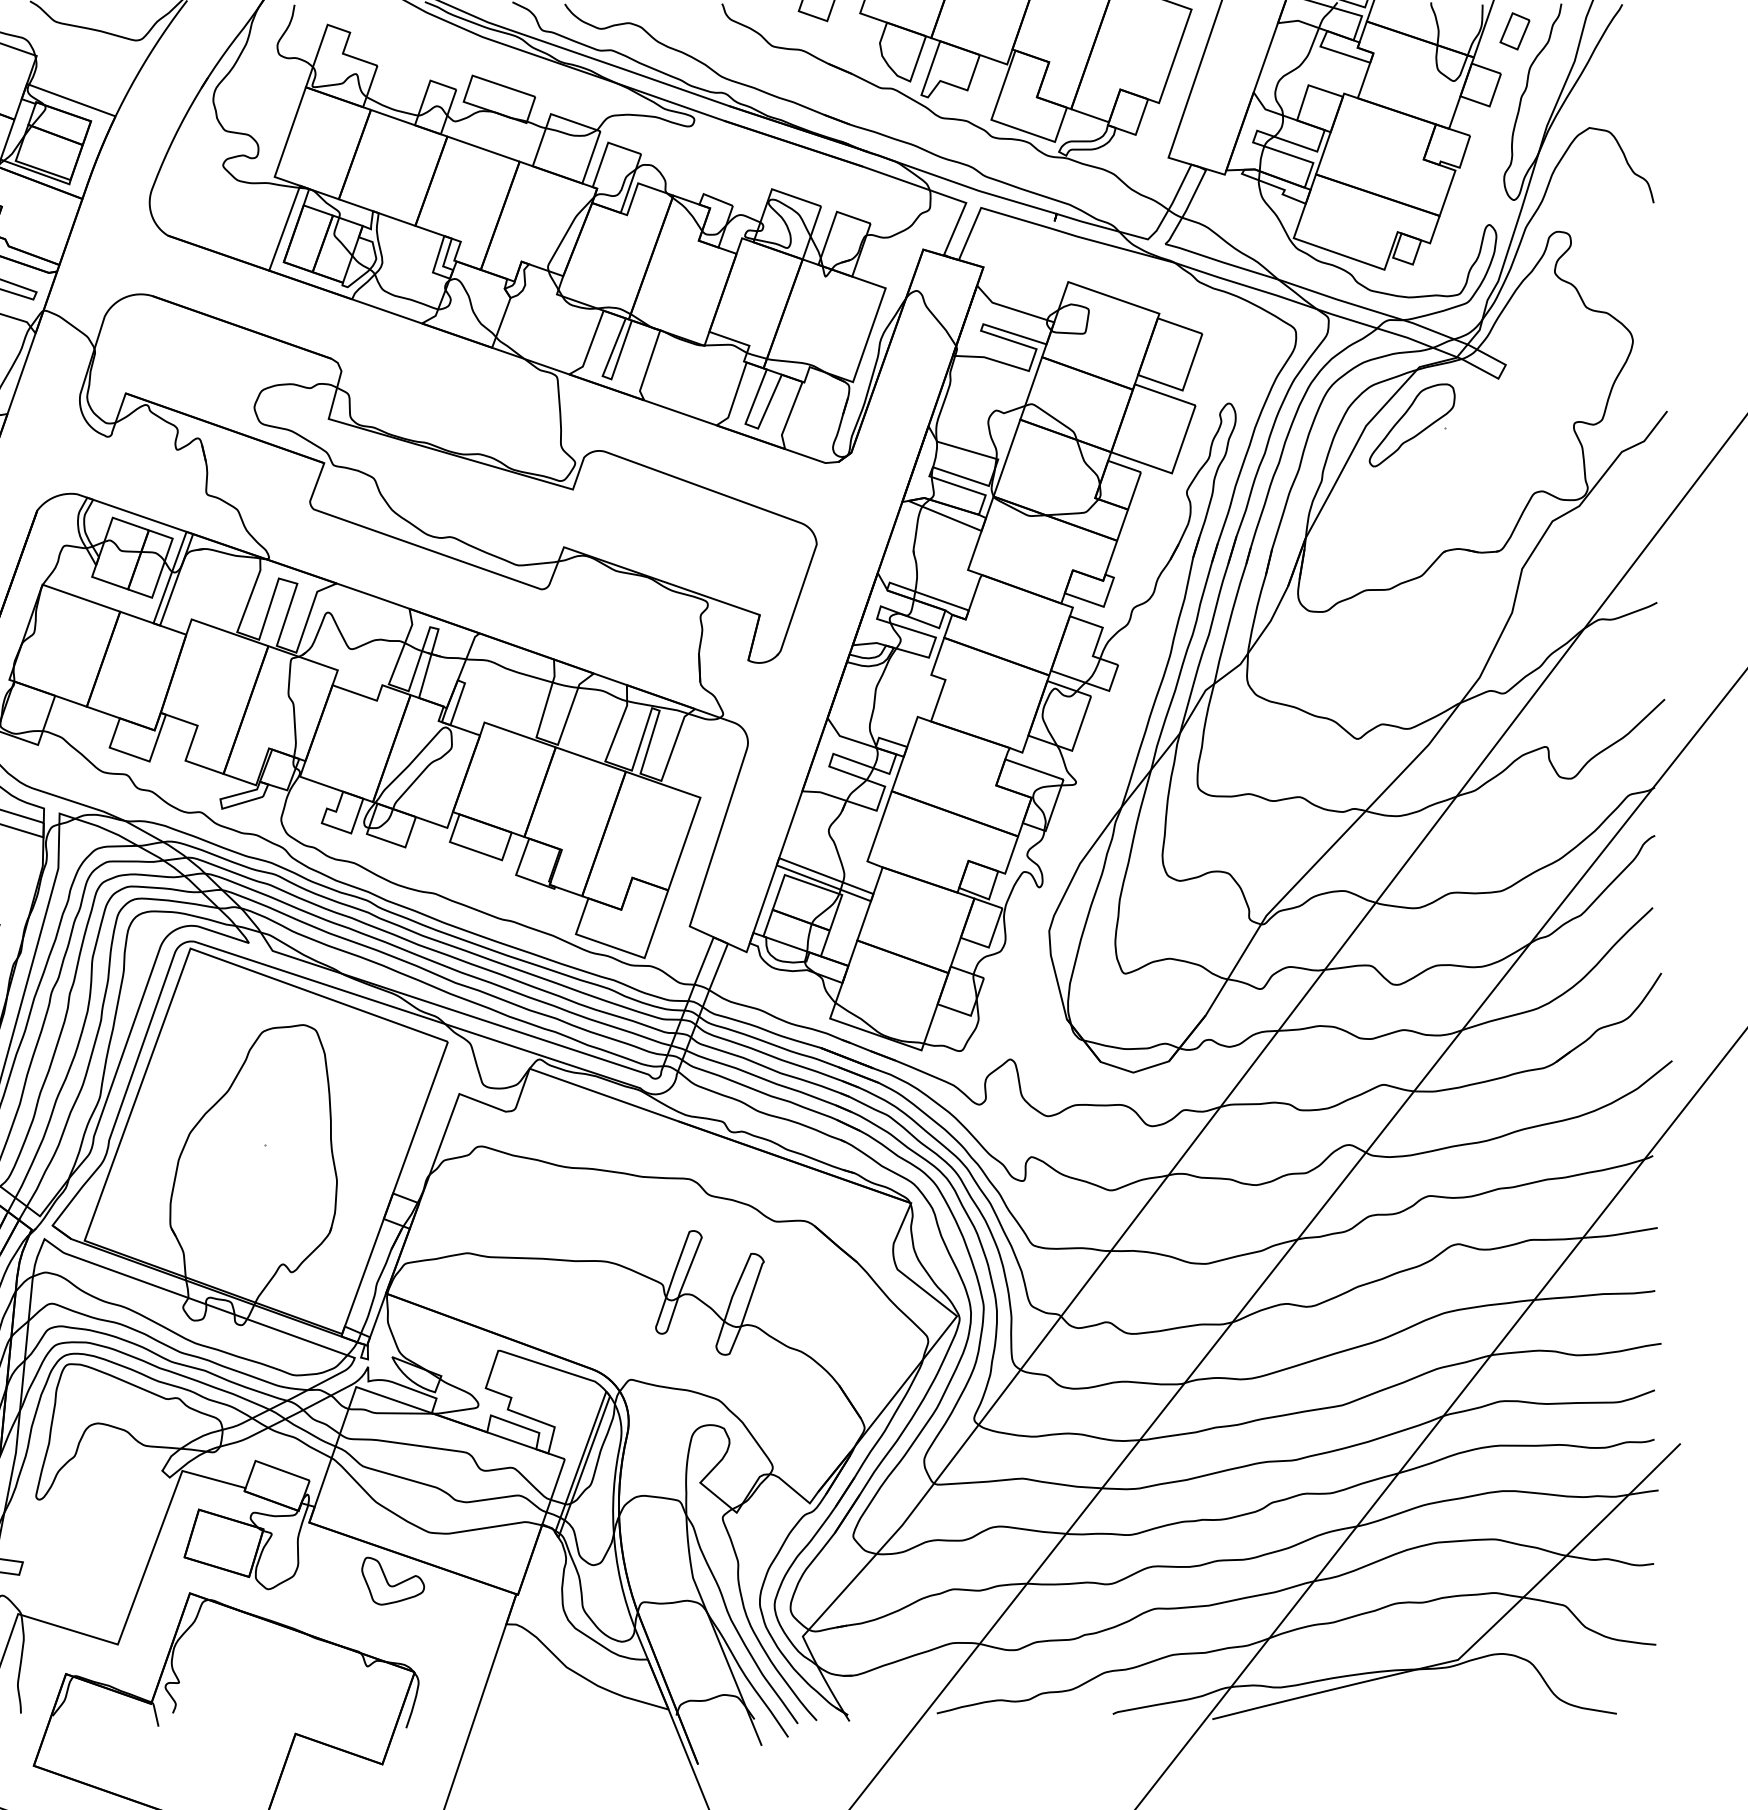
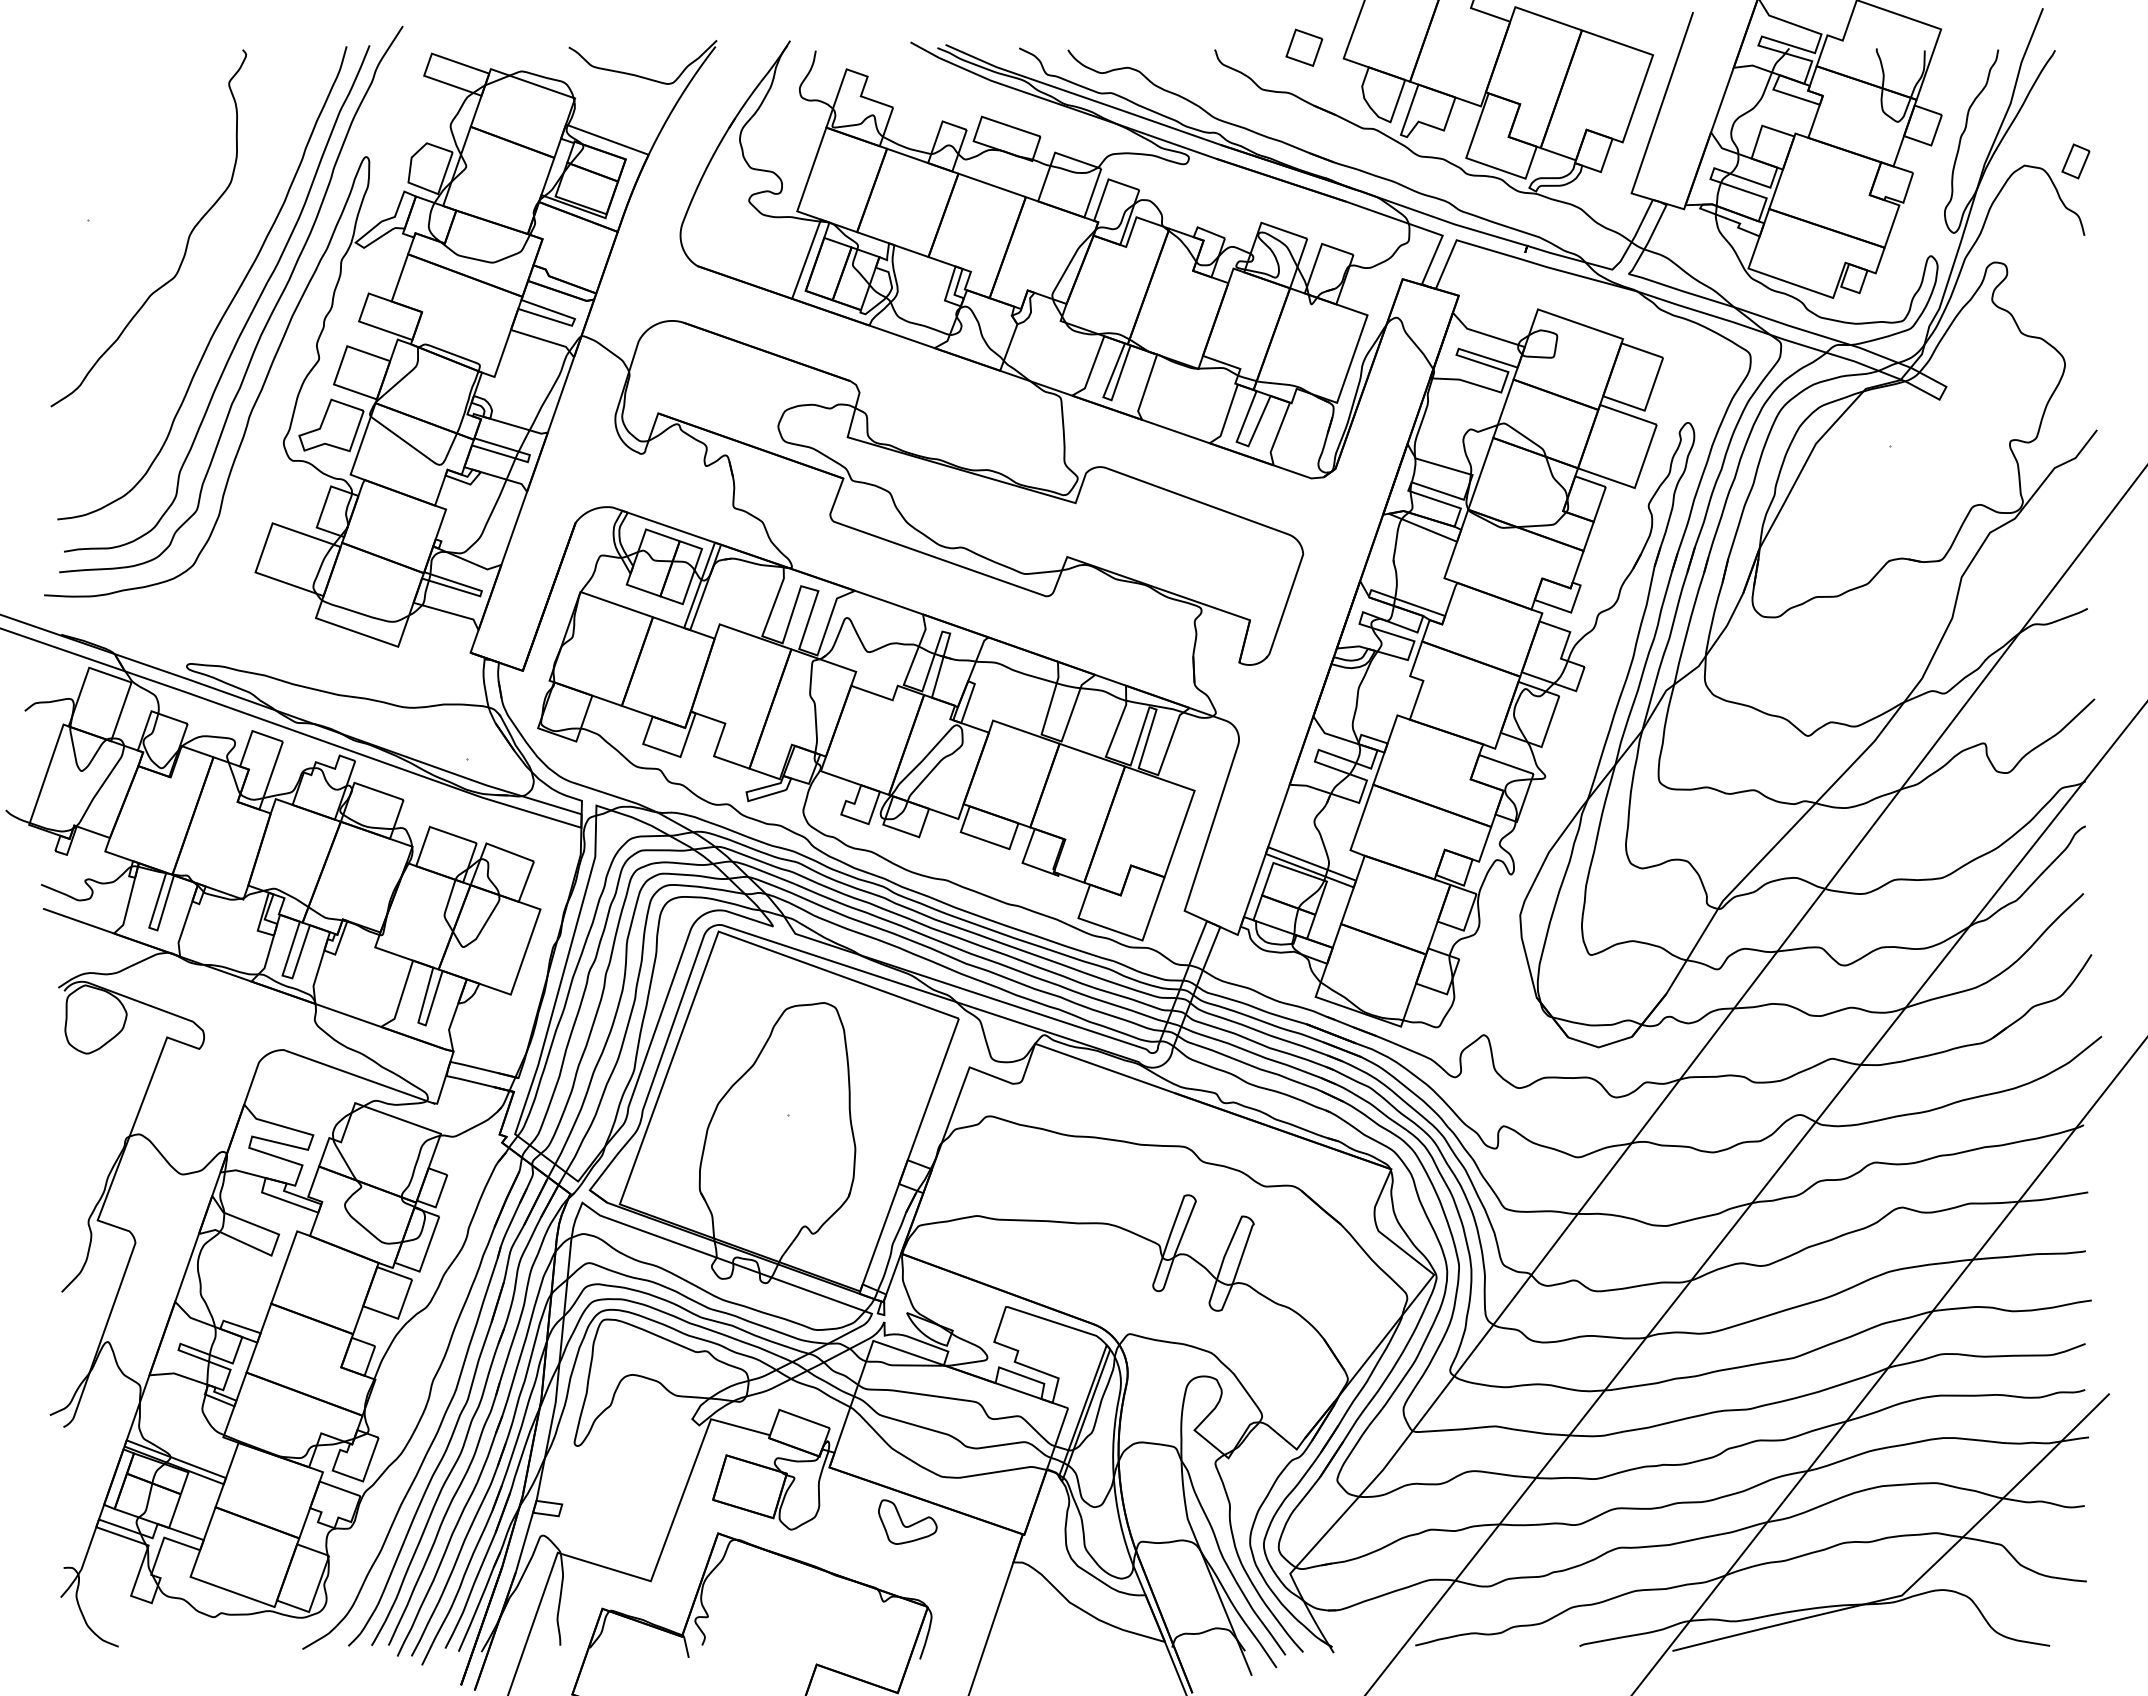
part: (1514, 31) -> (2075, 161), moved
part: (1411, 425) -> (1858, 443), removed

